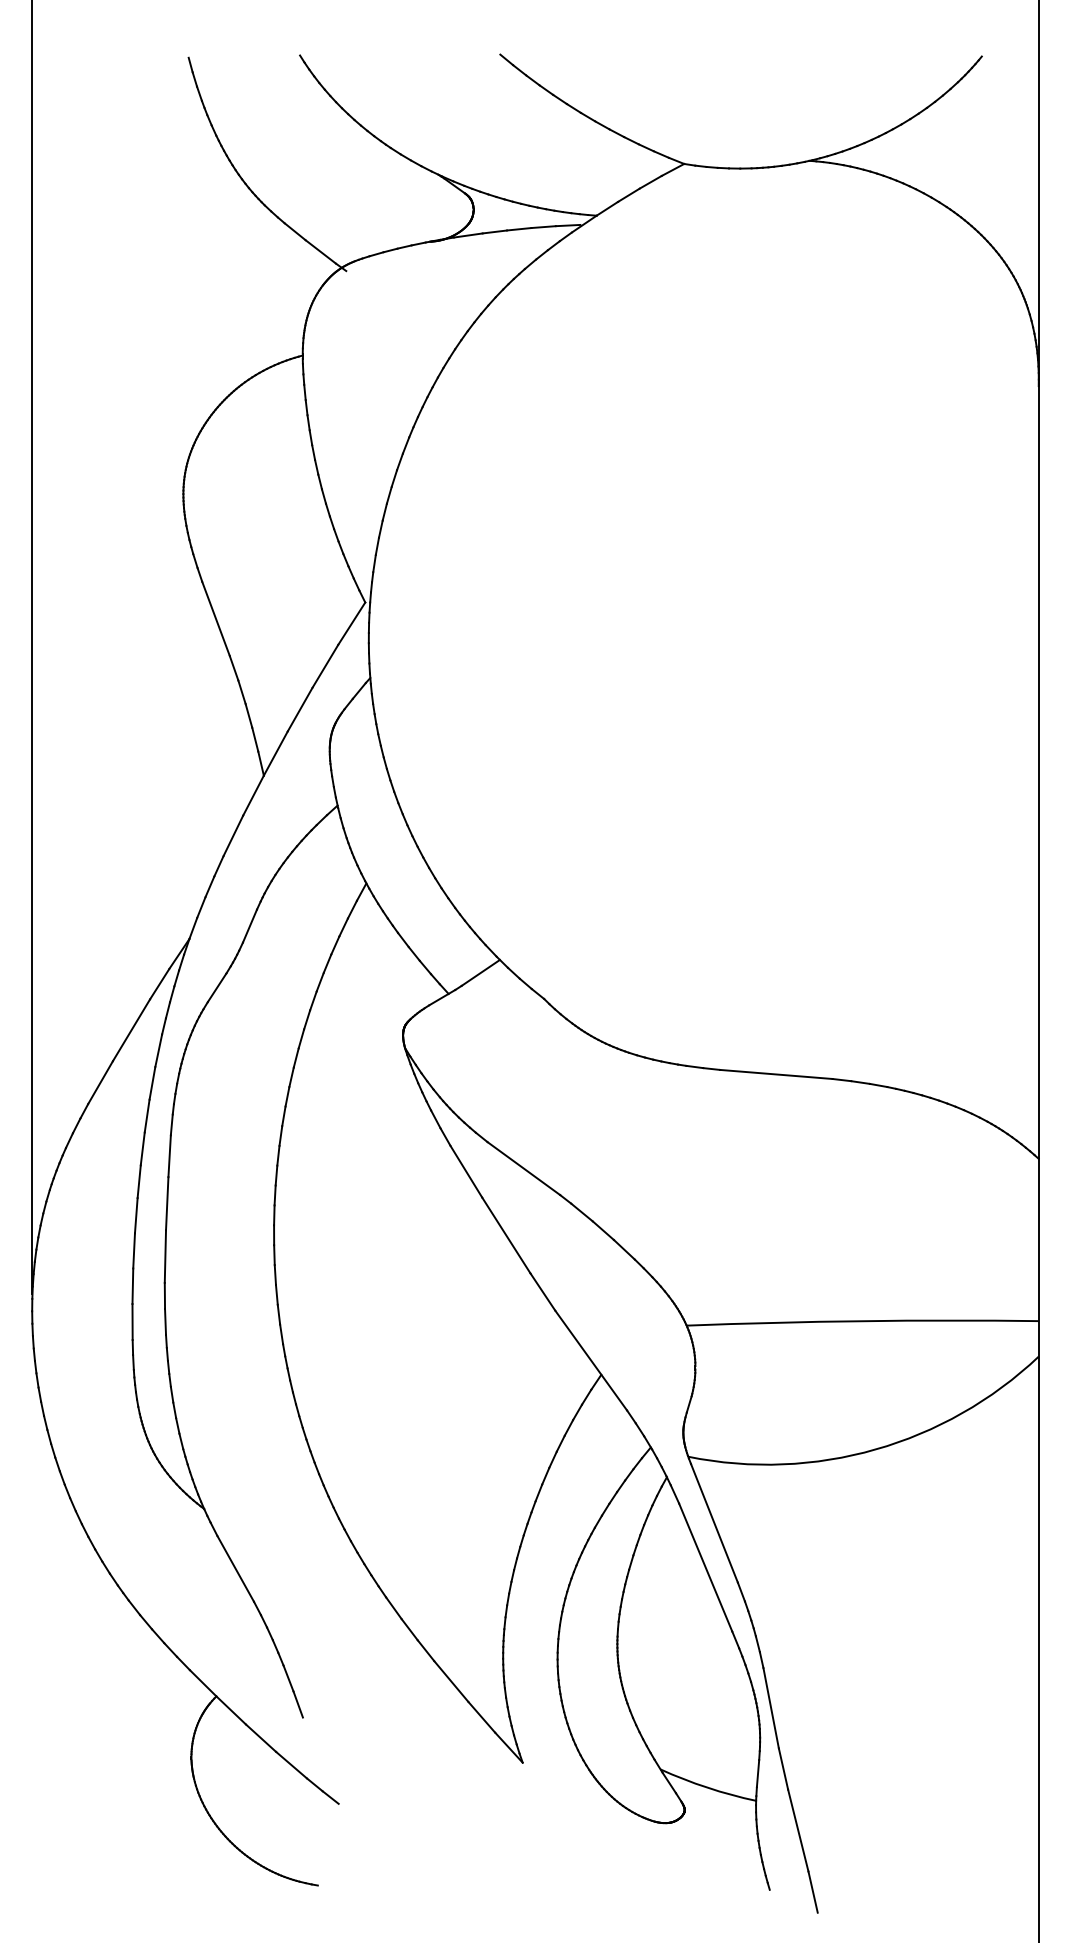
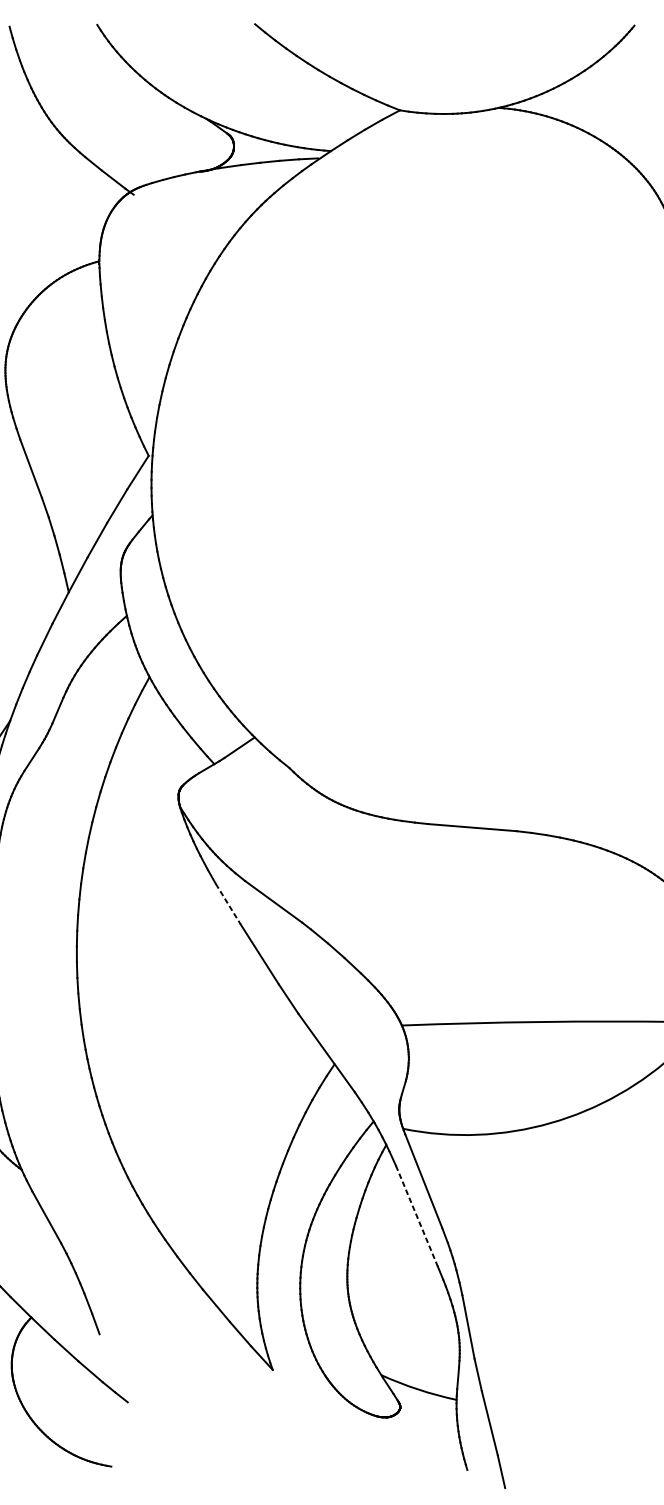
line: (466, 1172) -> (228, 904), solid -> dashed
line: (705, 1568) -> (416, 1216), solid -> dashed

